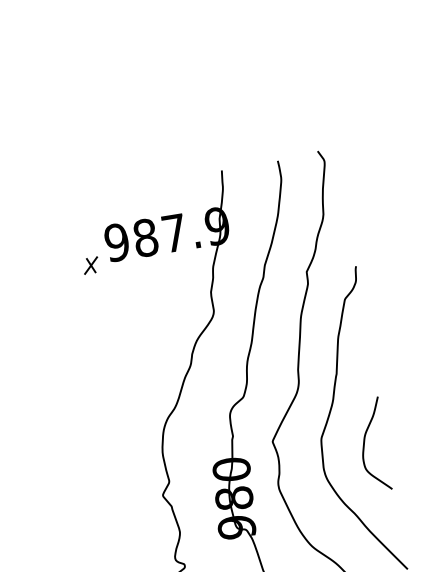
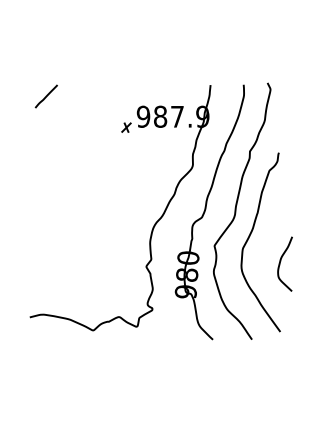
curve: (366, 441) -> (281, 261), moved

